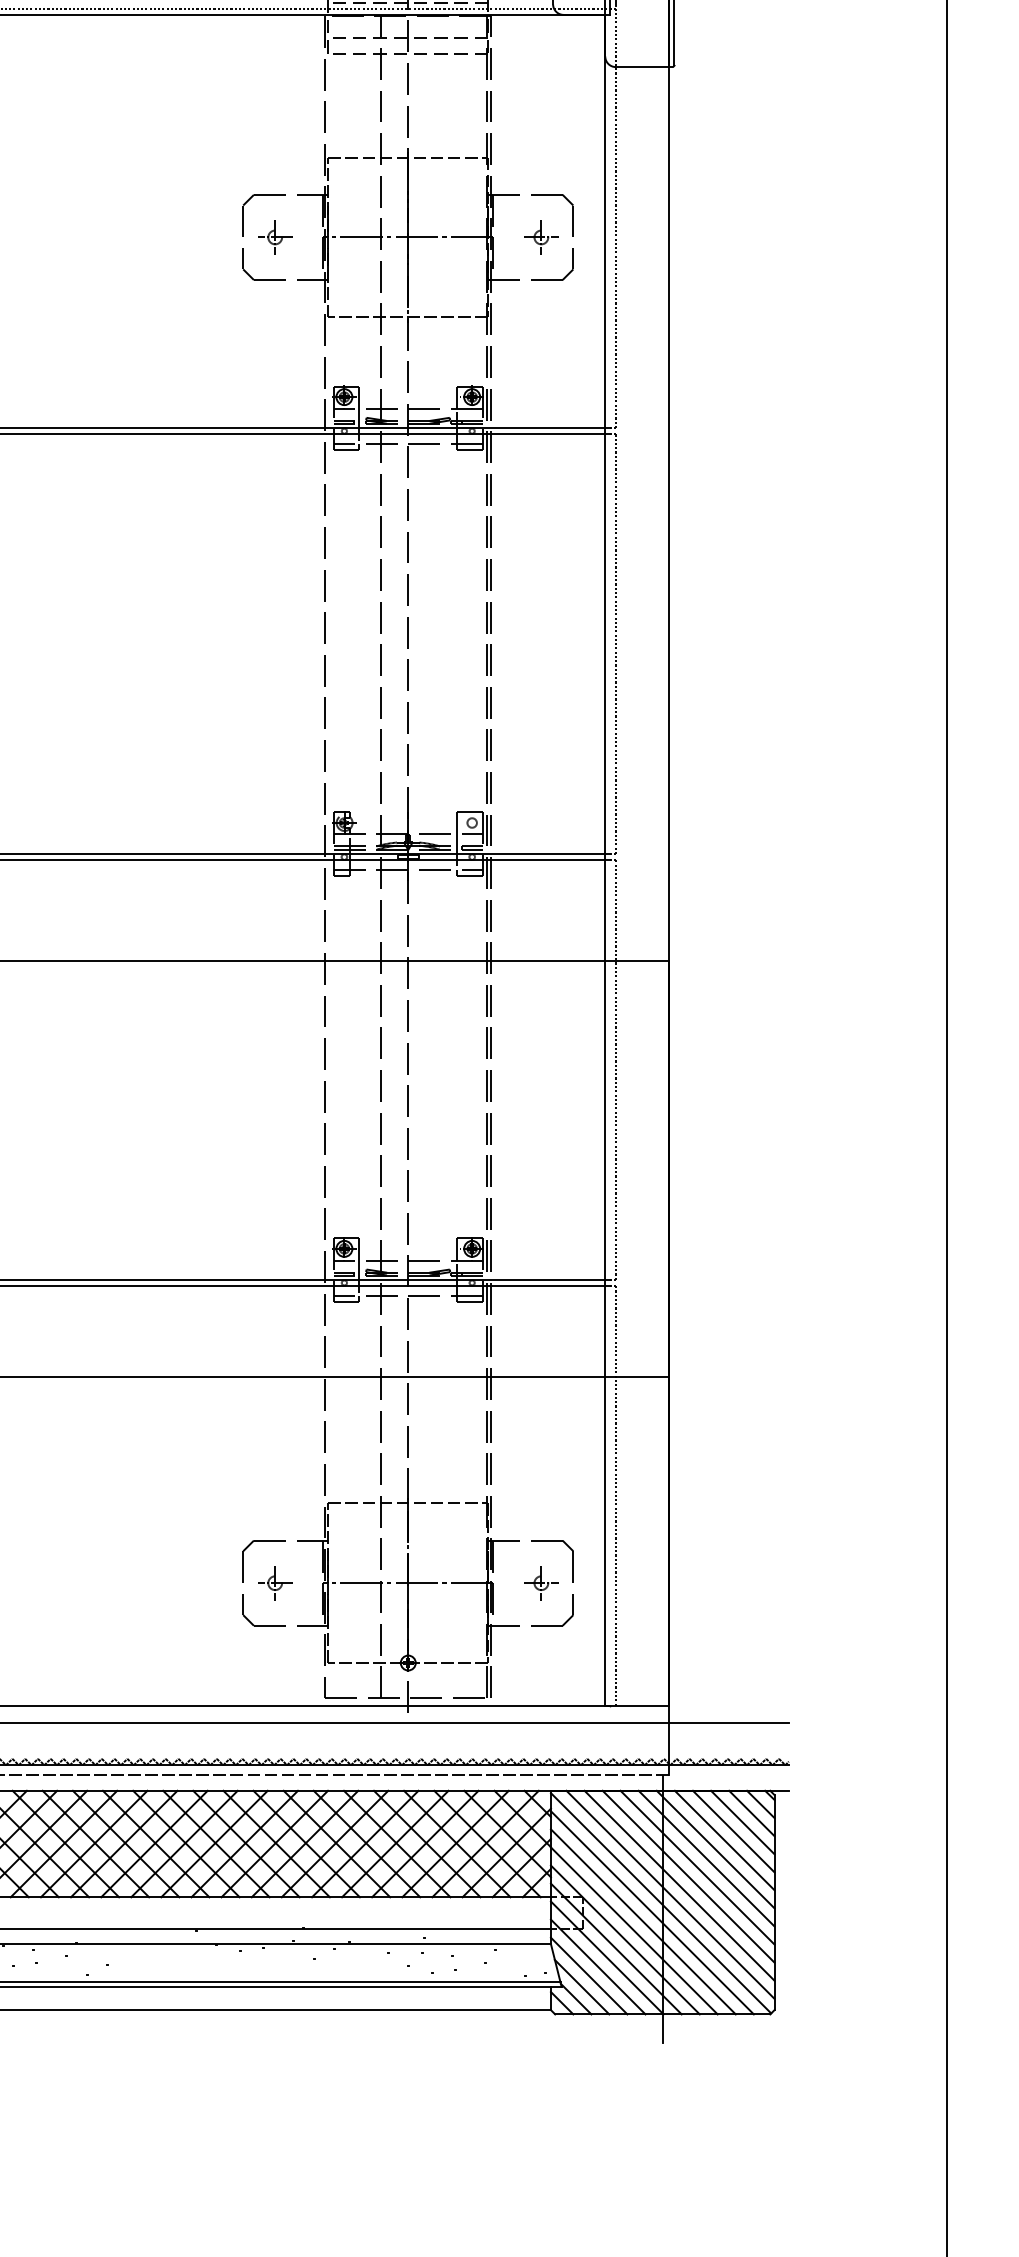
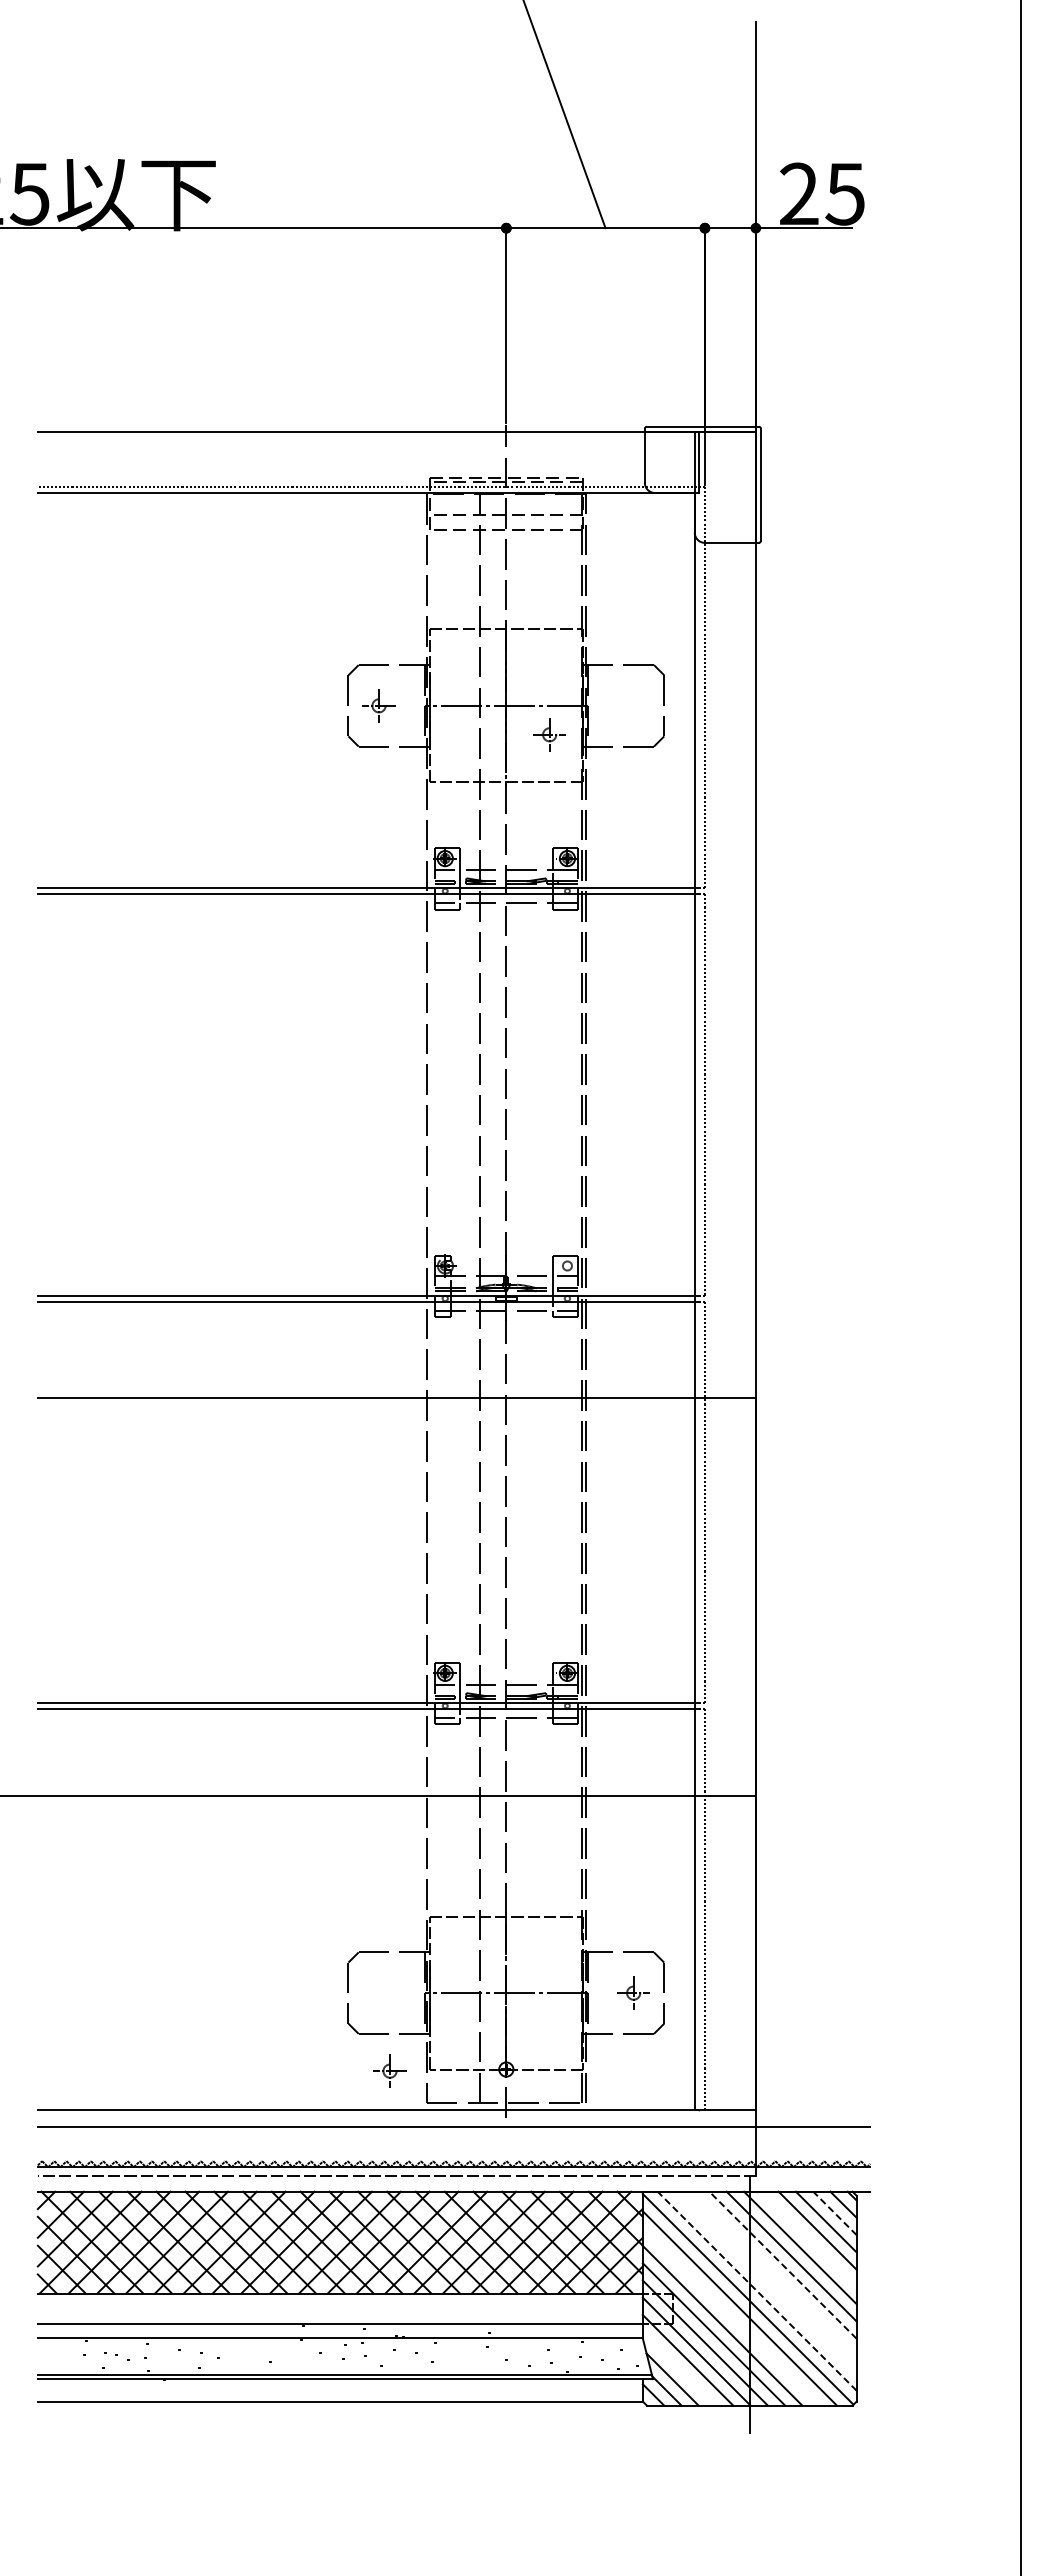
part: (541, 237) -> (549, 734), moved
part: (274, 1582) -> (389, 2070), moved
line: (752, 1813) -> (835, 2213), solid -> dashed
line: (724, 1839) -> (808, 2238), removed
line: (696, 1866) -> (782, 2264), solid -> dashed
line: (688, 1876) -> (774, 2273), removed
line: (679, 1885) -> (765, 2282), removed
line: (670, 1895) -> (757, 2291), solid -> dashed
line: (642, 1921) -> (730, 2316), removed
line: (588, 1975) -> (678, 2368), removed

